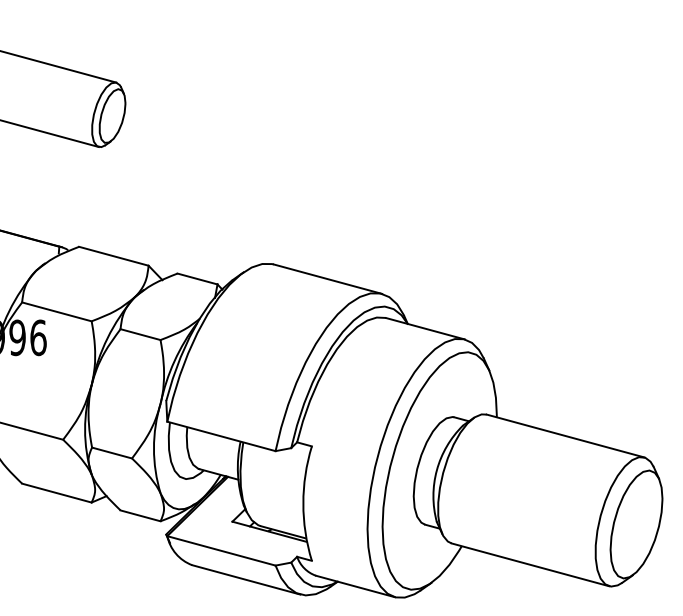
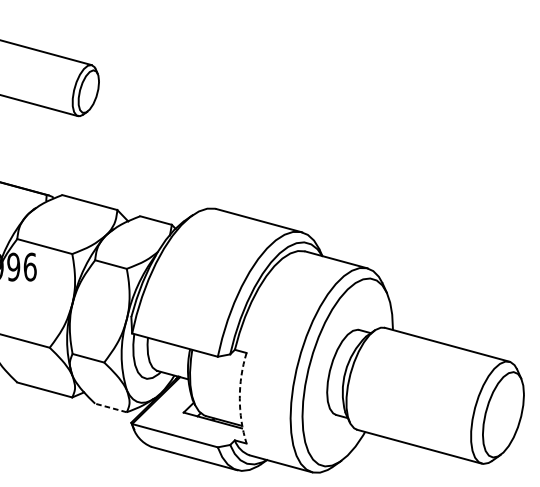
arc: (303, 503) -> (239, 398), solid -> dashed
line: (140, 515) -> (110, 407), solid -> dashed

